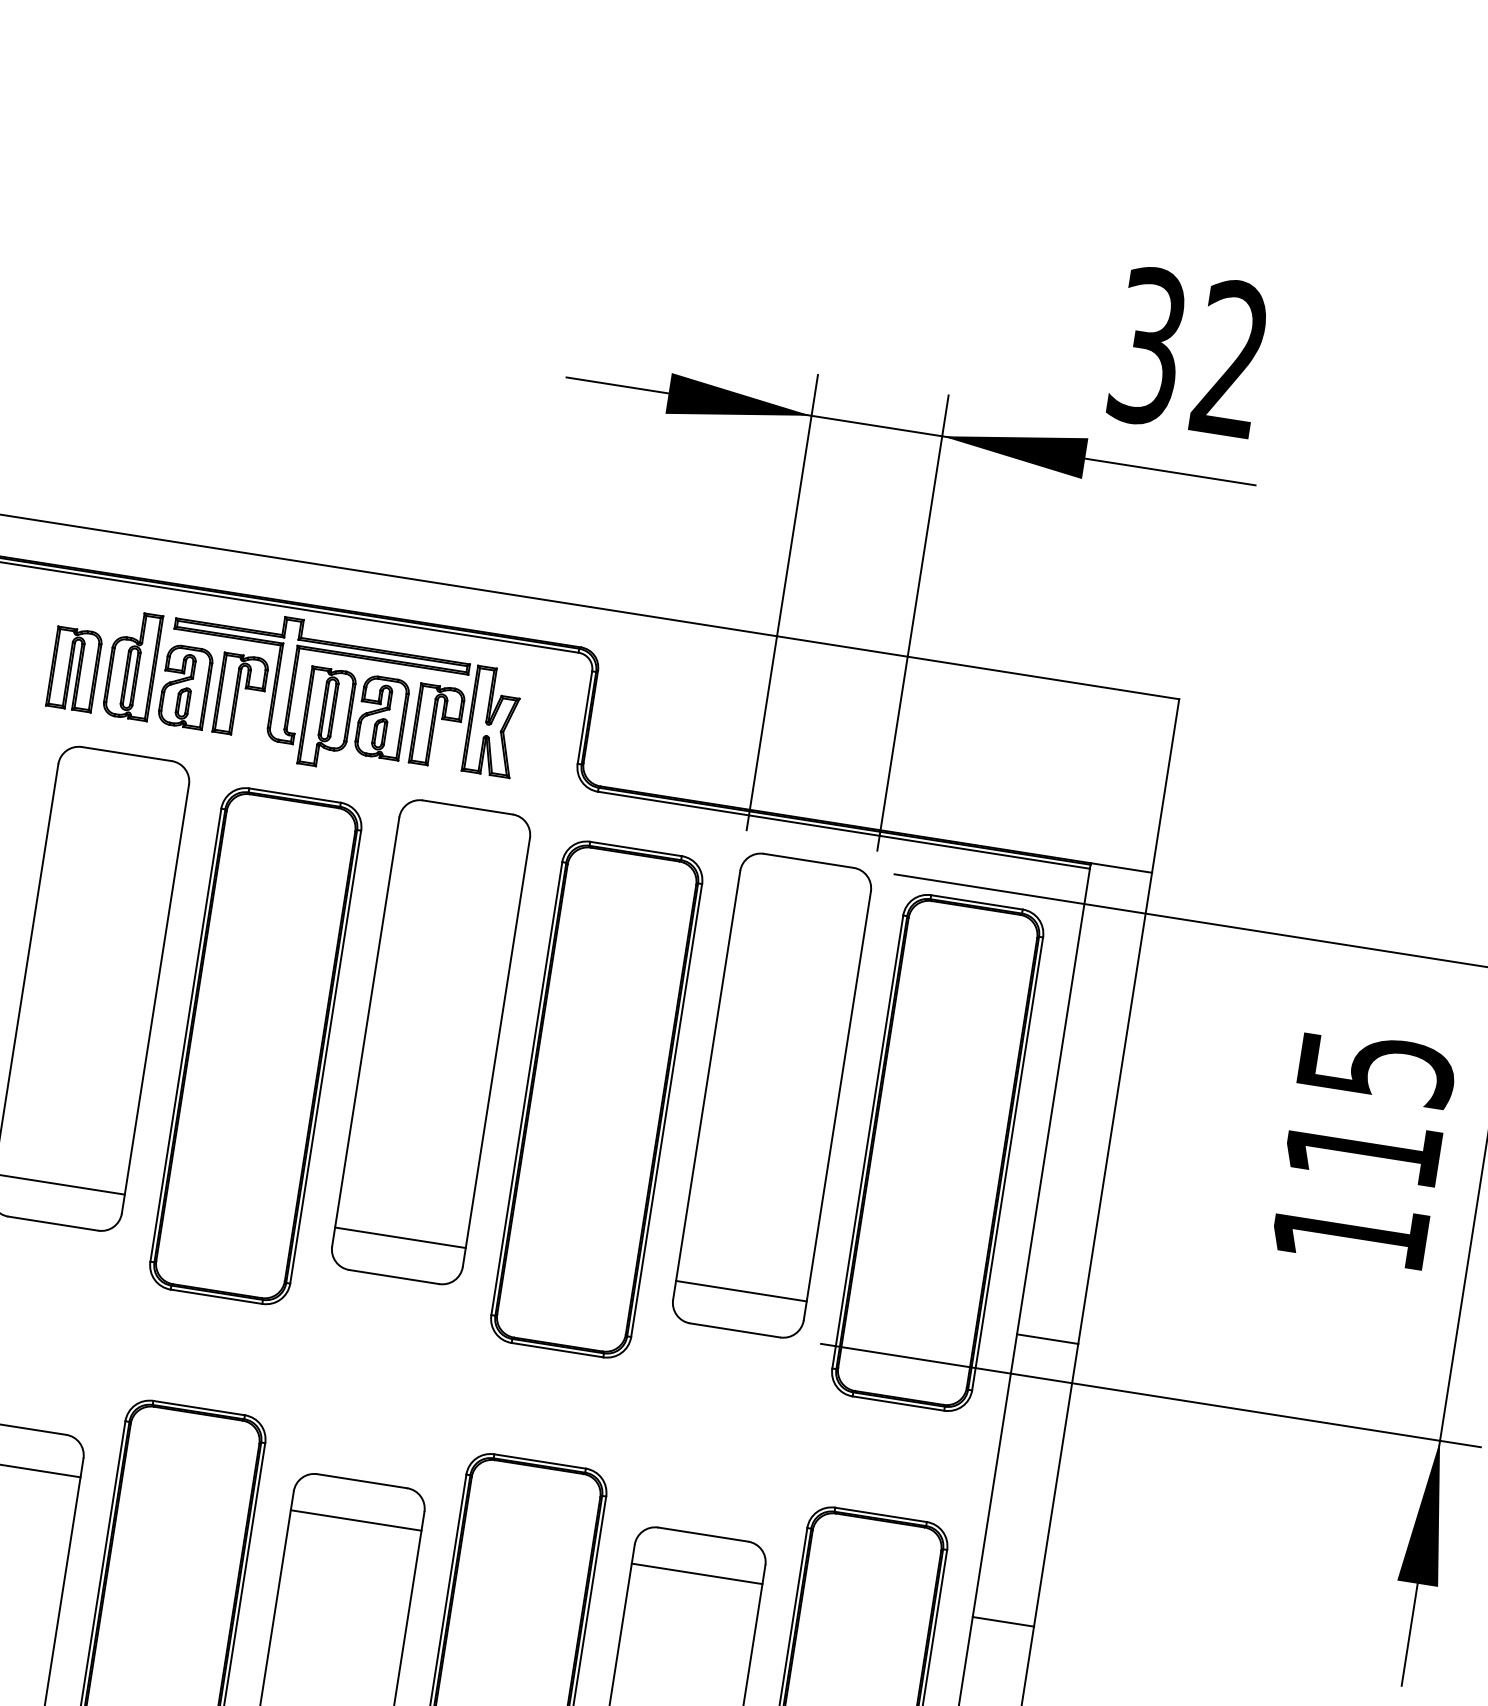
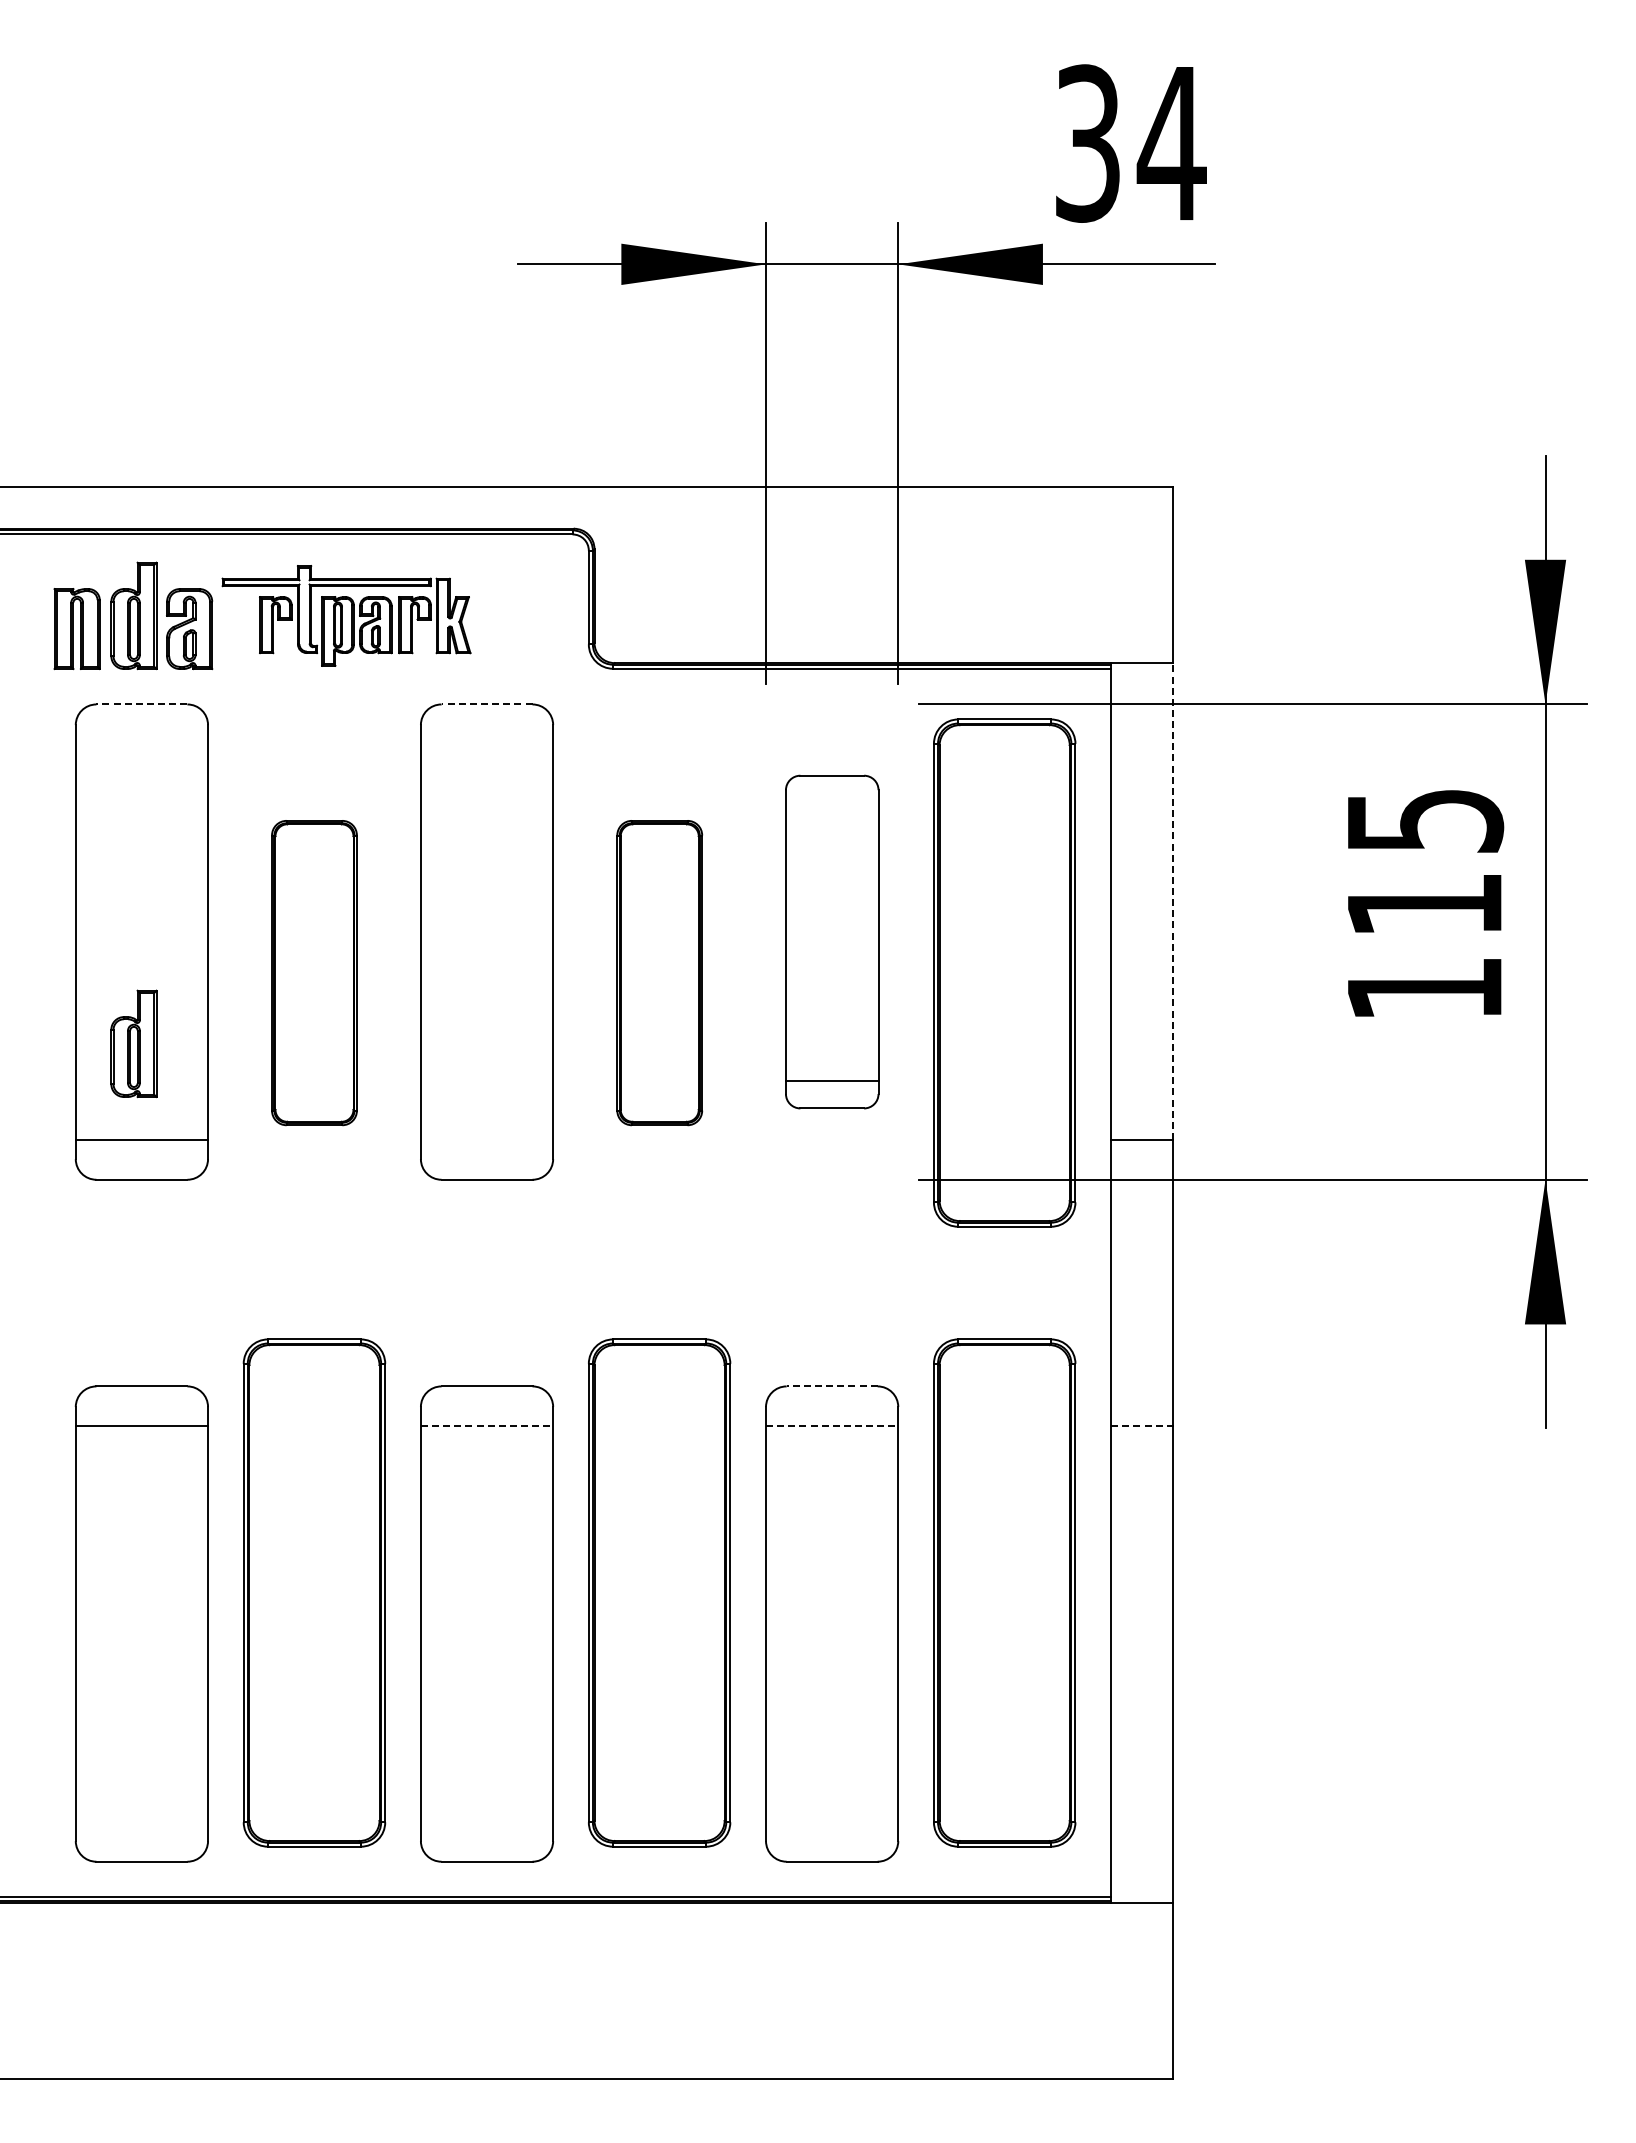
text: (1231, 357) -> (1171, 141), 32 -> 34
part: (342, 697) -> (346, 615), size x0.7
line: (126, 754) -> (141, 704), solid -> dashed
line: (467, 807) -> (486, 704), solid -> dashed
part: (255, 1045) -> (314, 972), size x0.6
part: (66, 1087) -> (133, 1043), added
part: (772, 1095) -> (832, 941), size x0.7
part: (596, 1098) -> (659, 972), size x0.6
line: (1115, 1108) -> (1173, 901), solid -> dashed
line: (399, 1238) -> (486, 1140), removed
line: (356, 1520) -> (487, 1426), solid -> dashed
line: (702, 1534) -> (831, 1386), solid -> dashed
line: (697, 1574) -> (832, 1426), solid -> dashed
line: (1003, 1622) -> (1142, 1426), solid -> dashed

